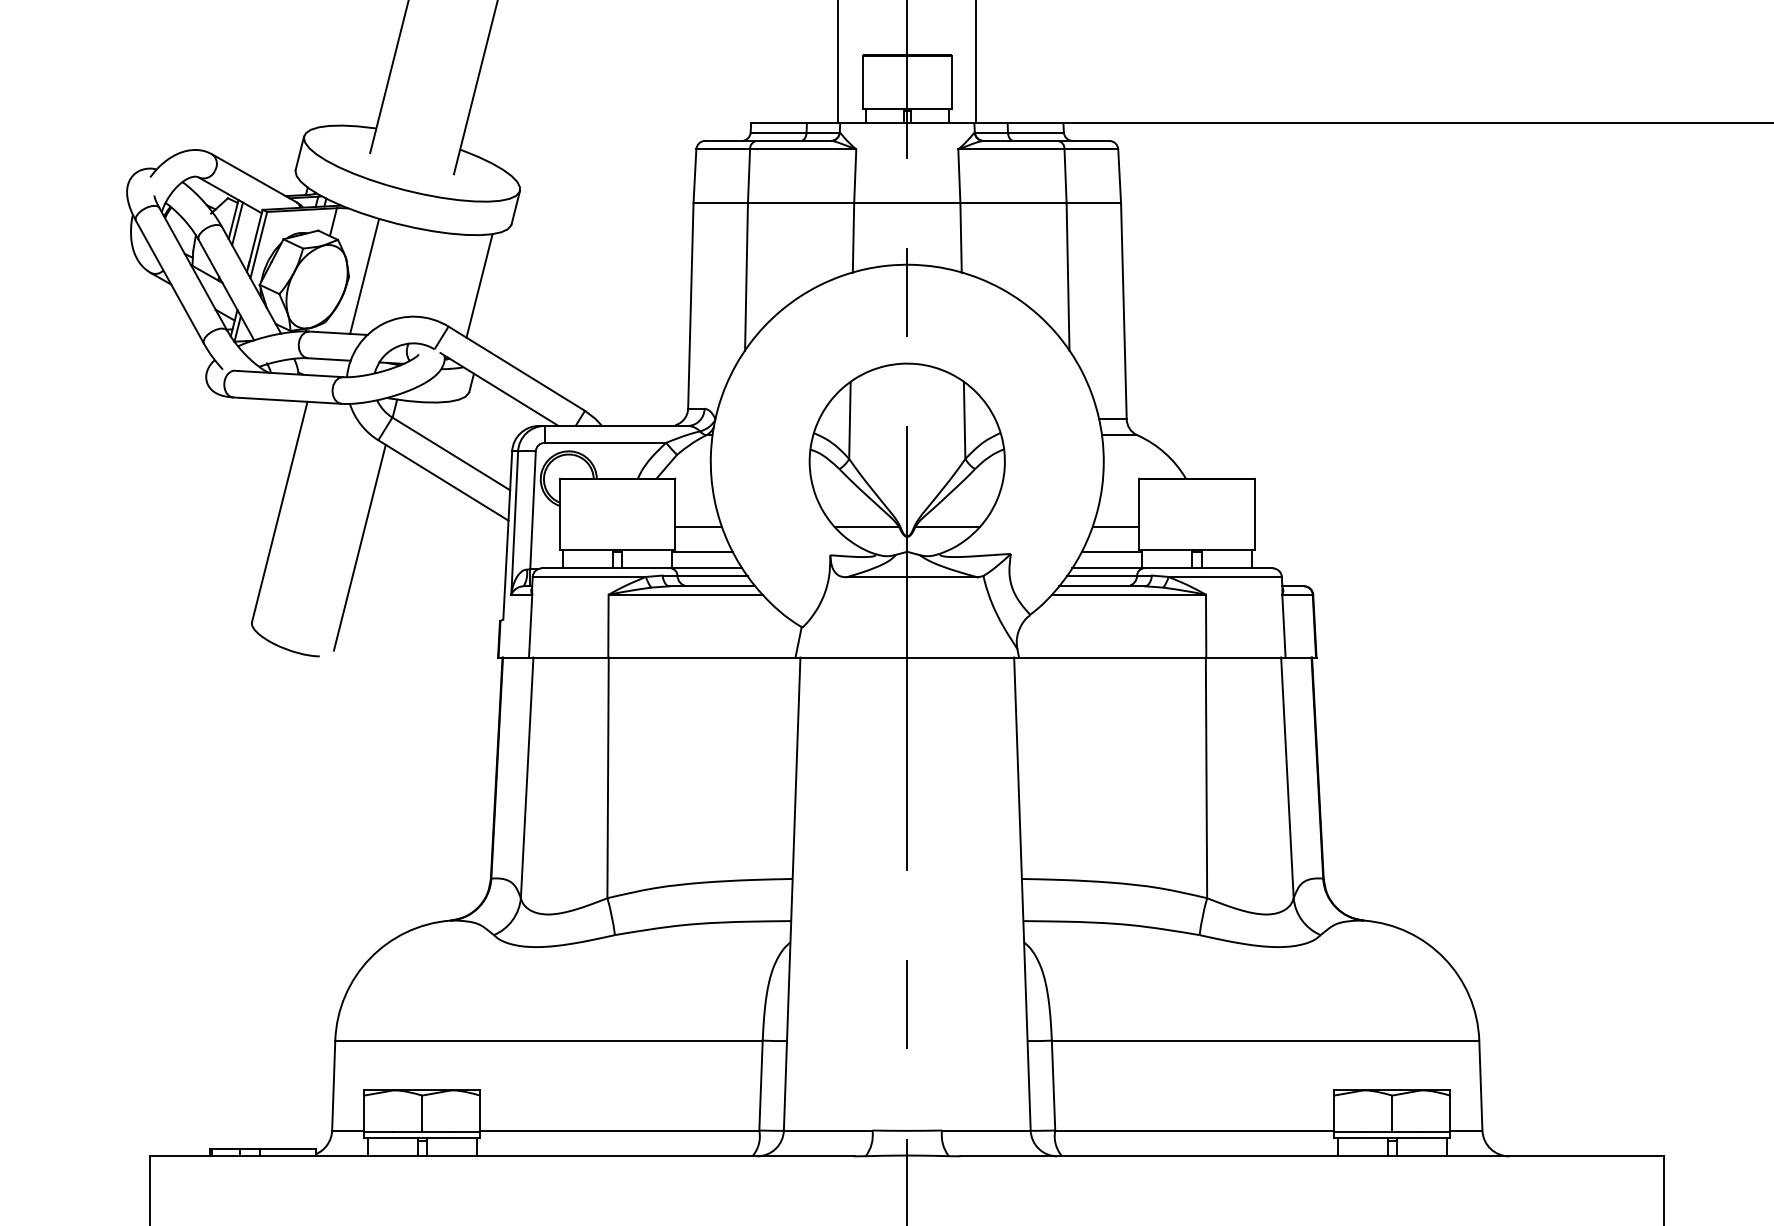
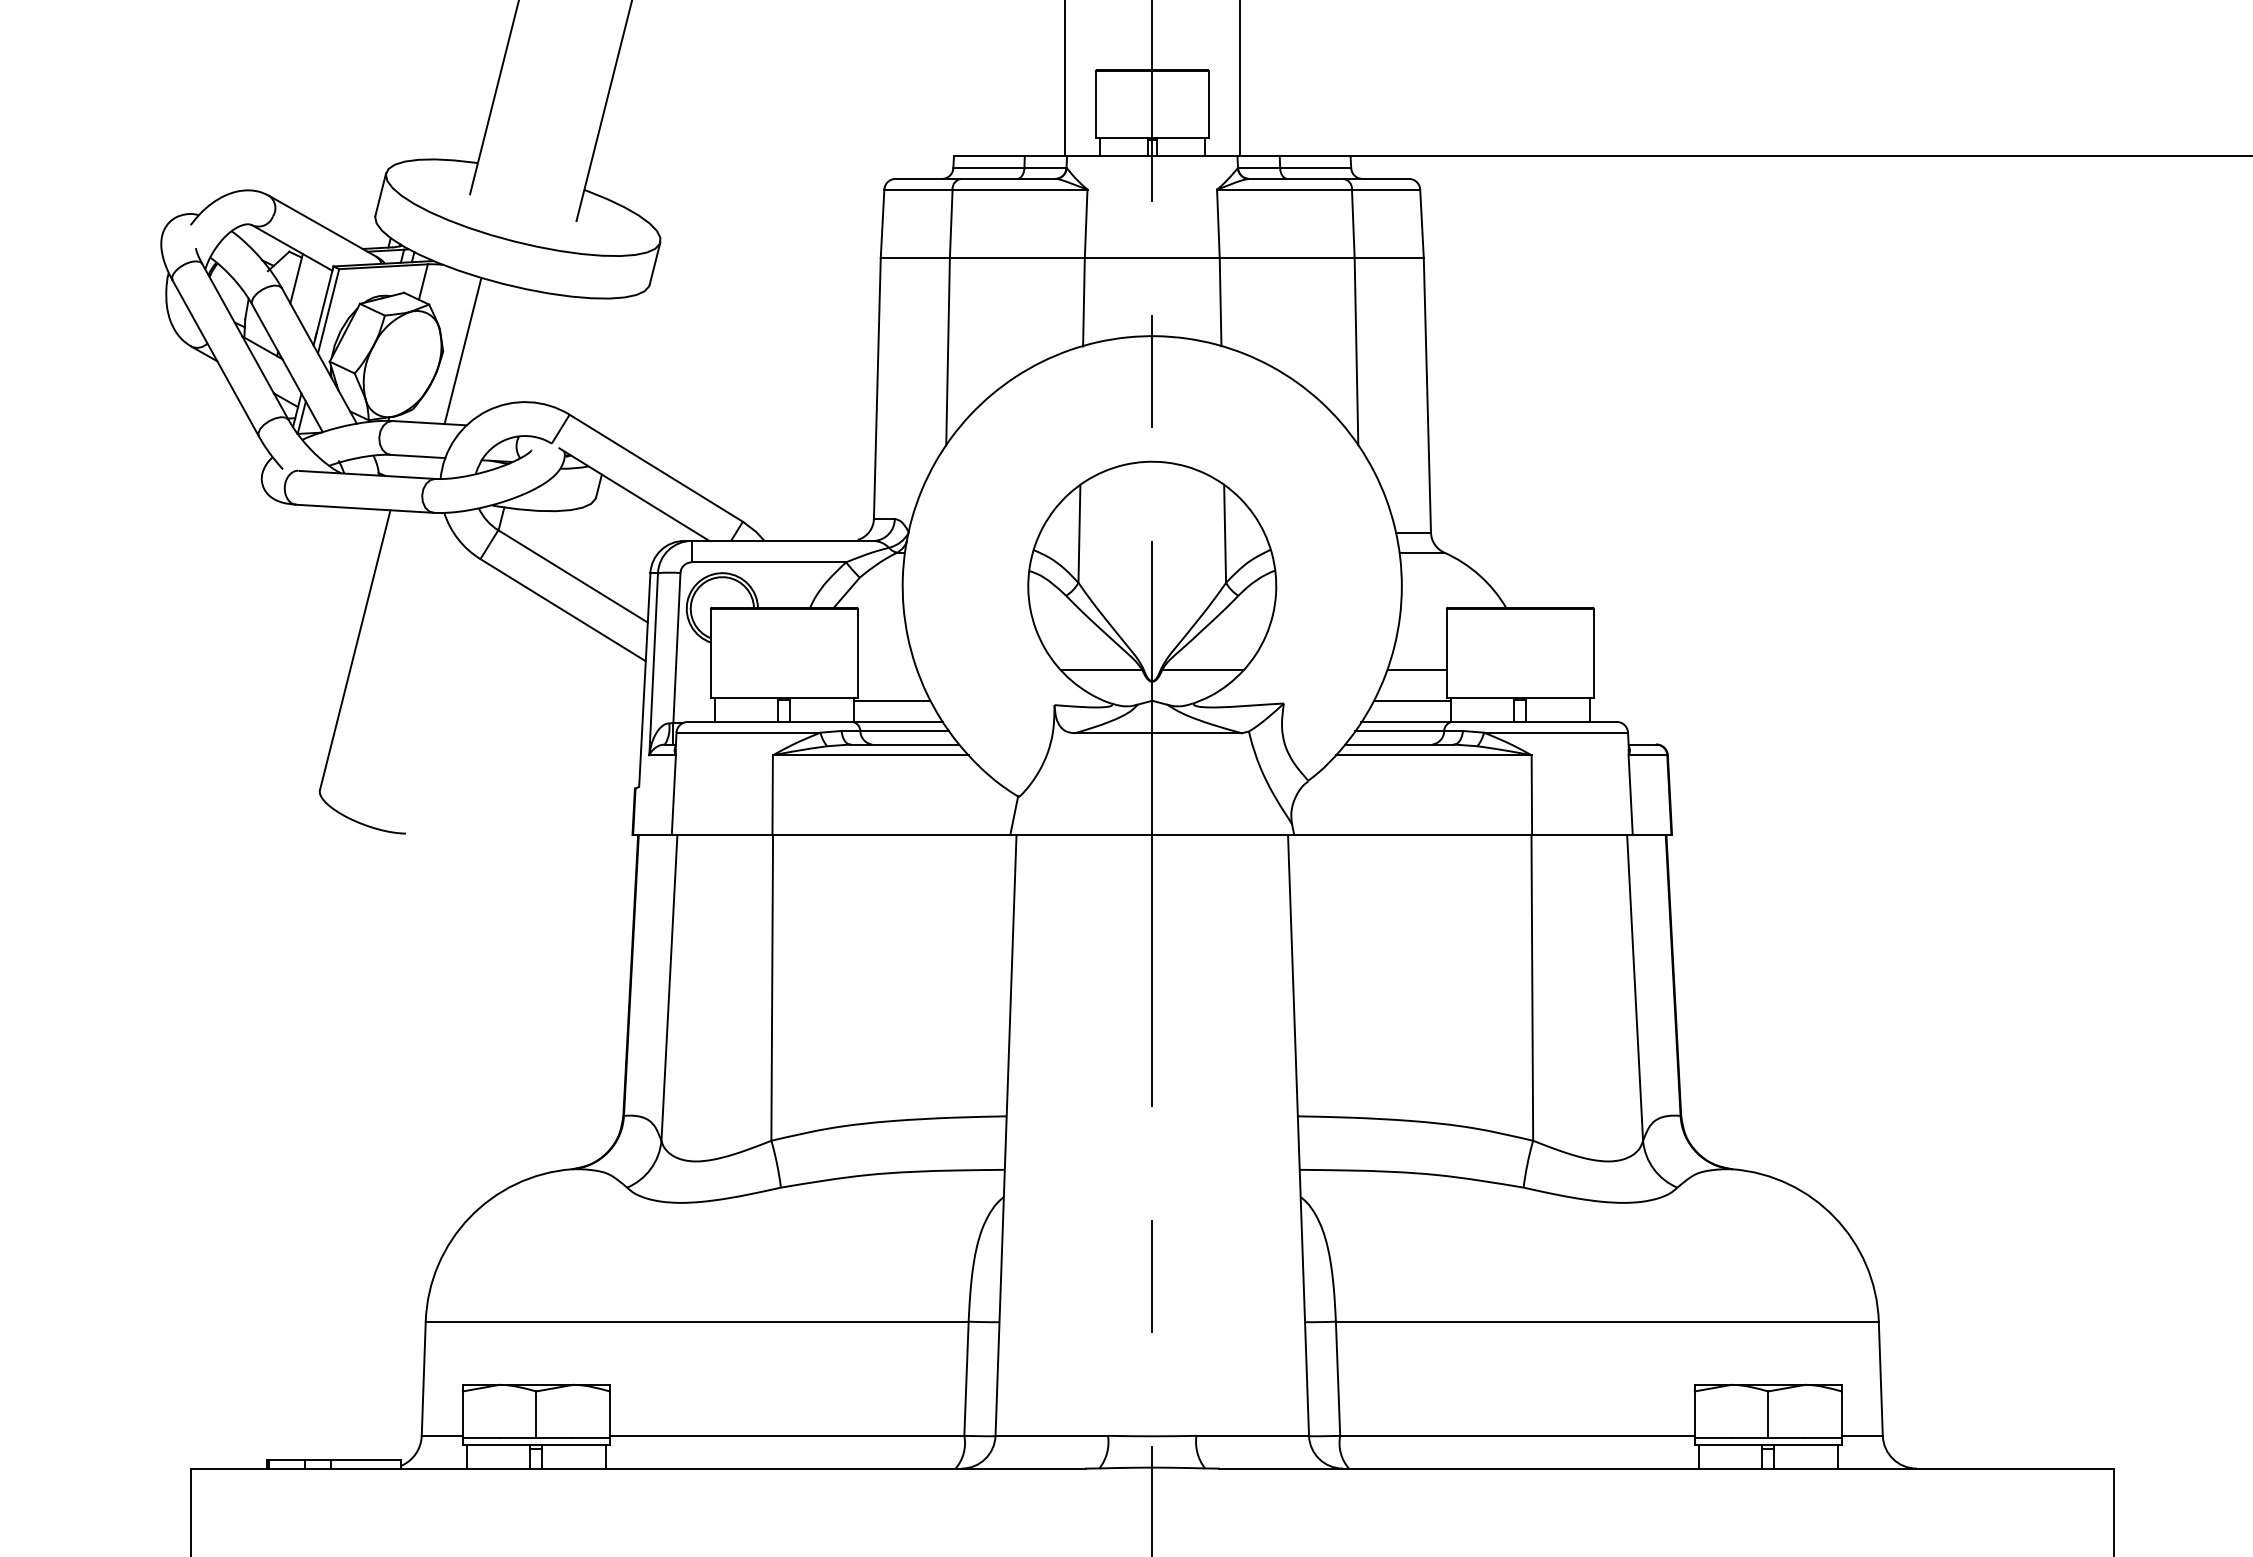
line: (237, 224) -> (301, 284), removed
line: (479, 285) -> (608, 362), removed
line: (698, 527) -> (886, 669), removed
line: (359, 547) -> (456, 695), removed

